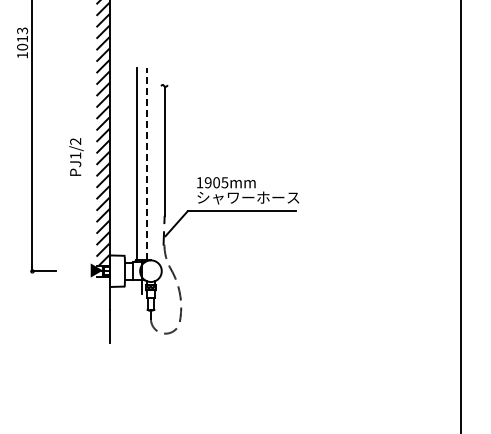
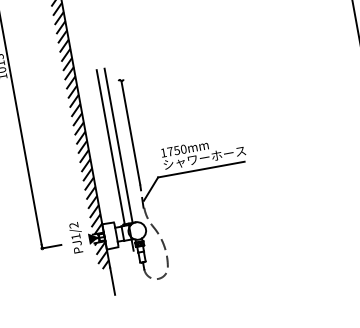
text: (76, 156) -> (76, 237), moved
line: (147, 163) -> (118, 145), dashed -> solid
text: (216, 182) -> (176, 150), 1905mm -> 1750mm
hatch: (103, 292) -> (102, 254), added

